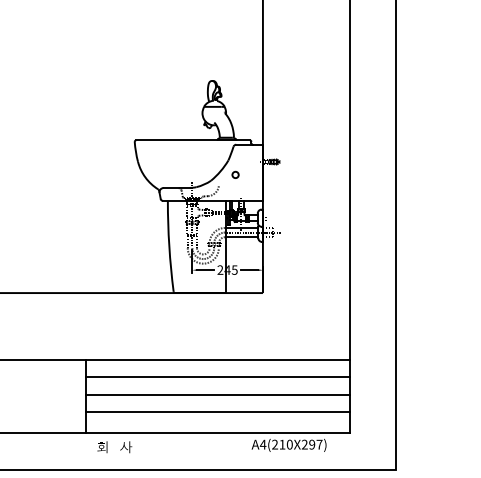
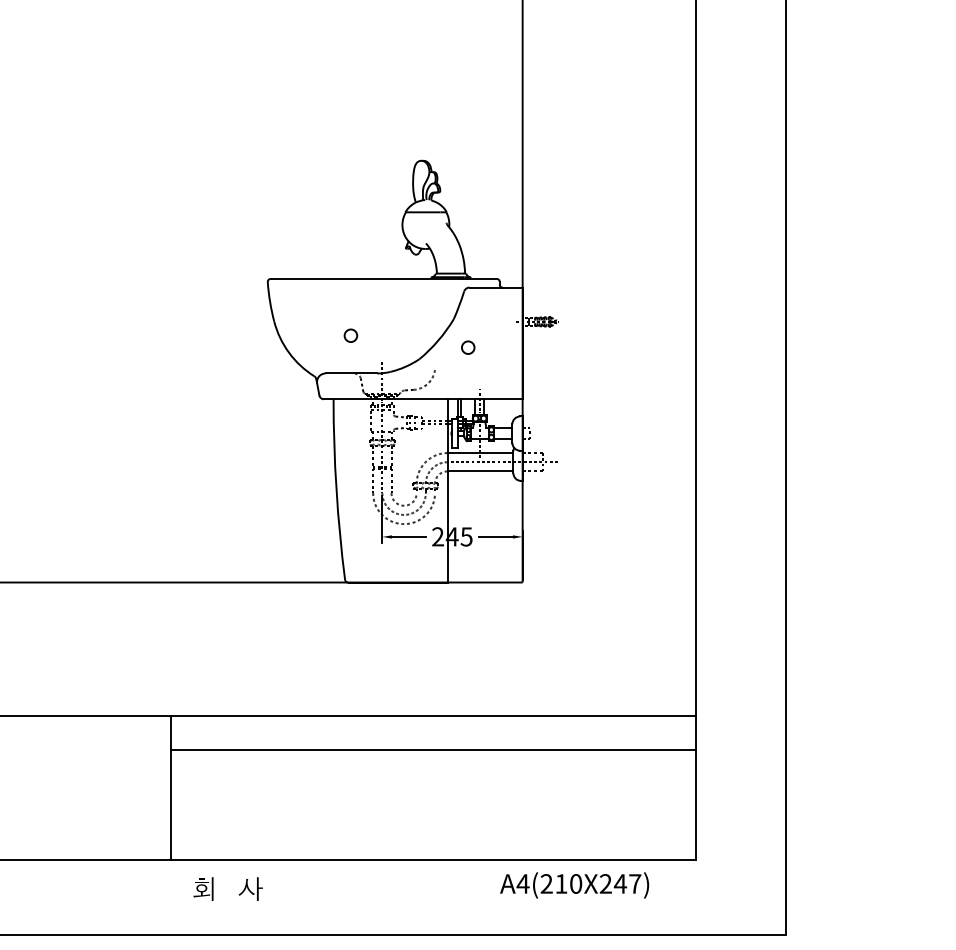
circle: (176, 168) -> (350, 334), added
line: (218, 394) -> (434, 784), removed
line: (218, 412) -> (434, 819), removed
text: (311, 444) -> (619, 883), A4(210X297) -> A4(210X247)

